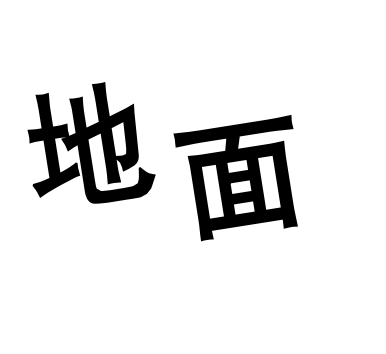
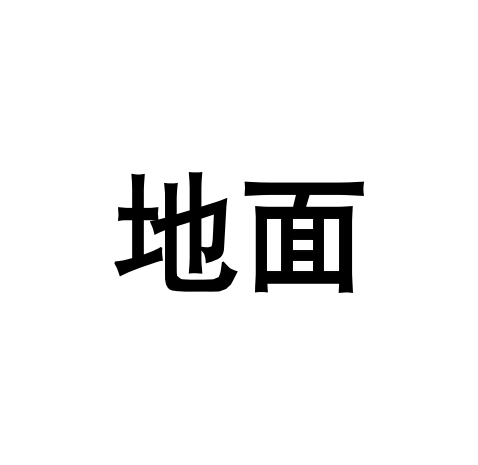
part: (240, 178) -> (303, 236), moved

